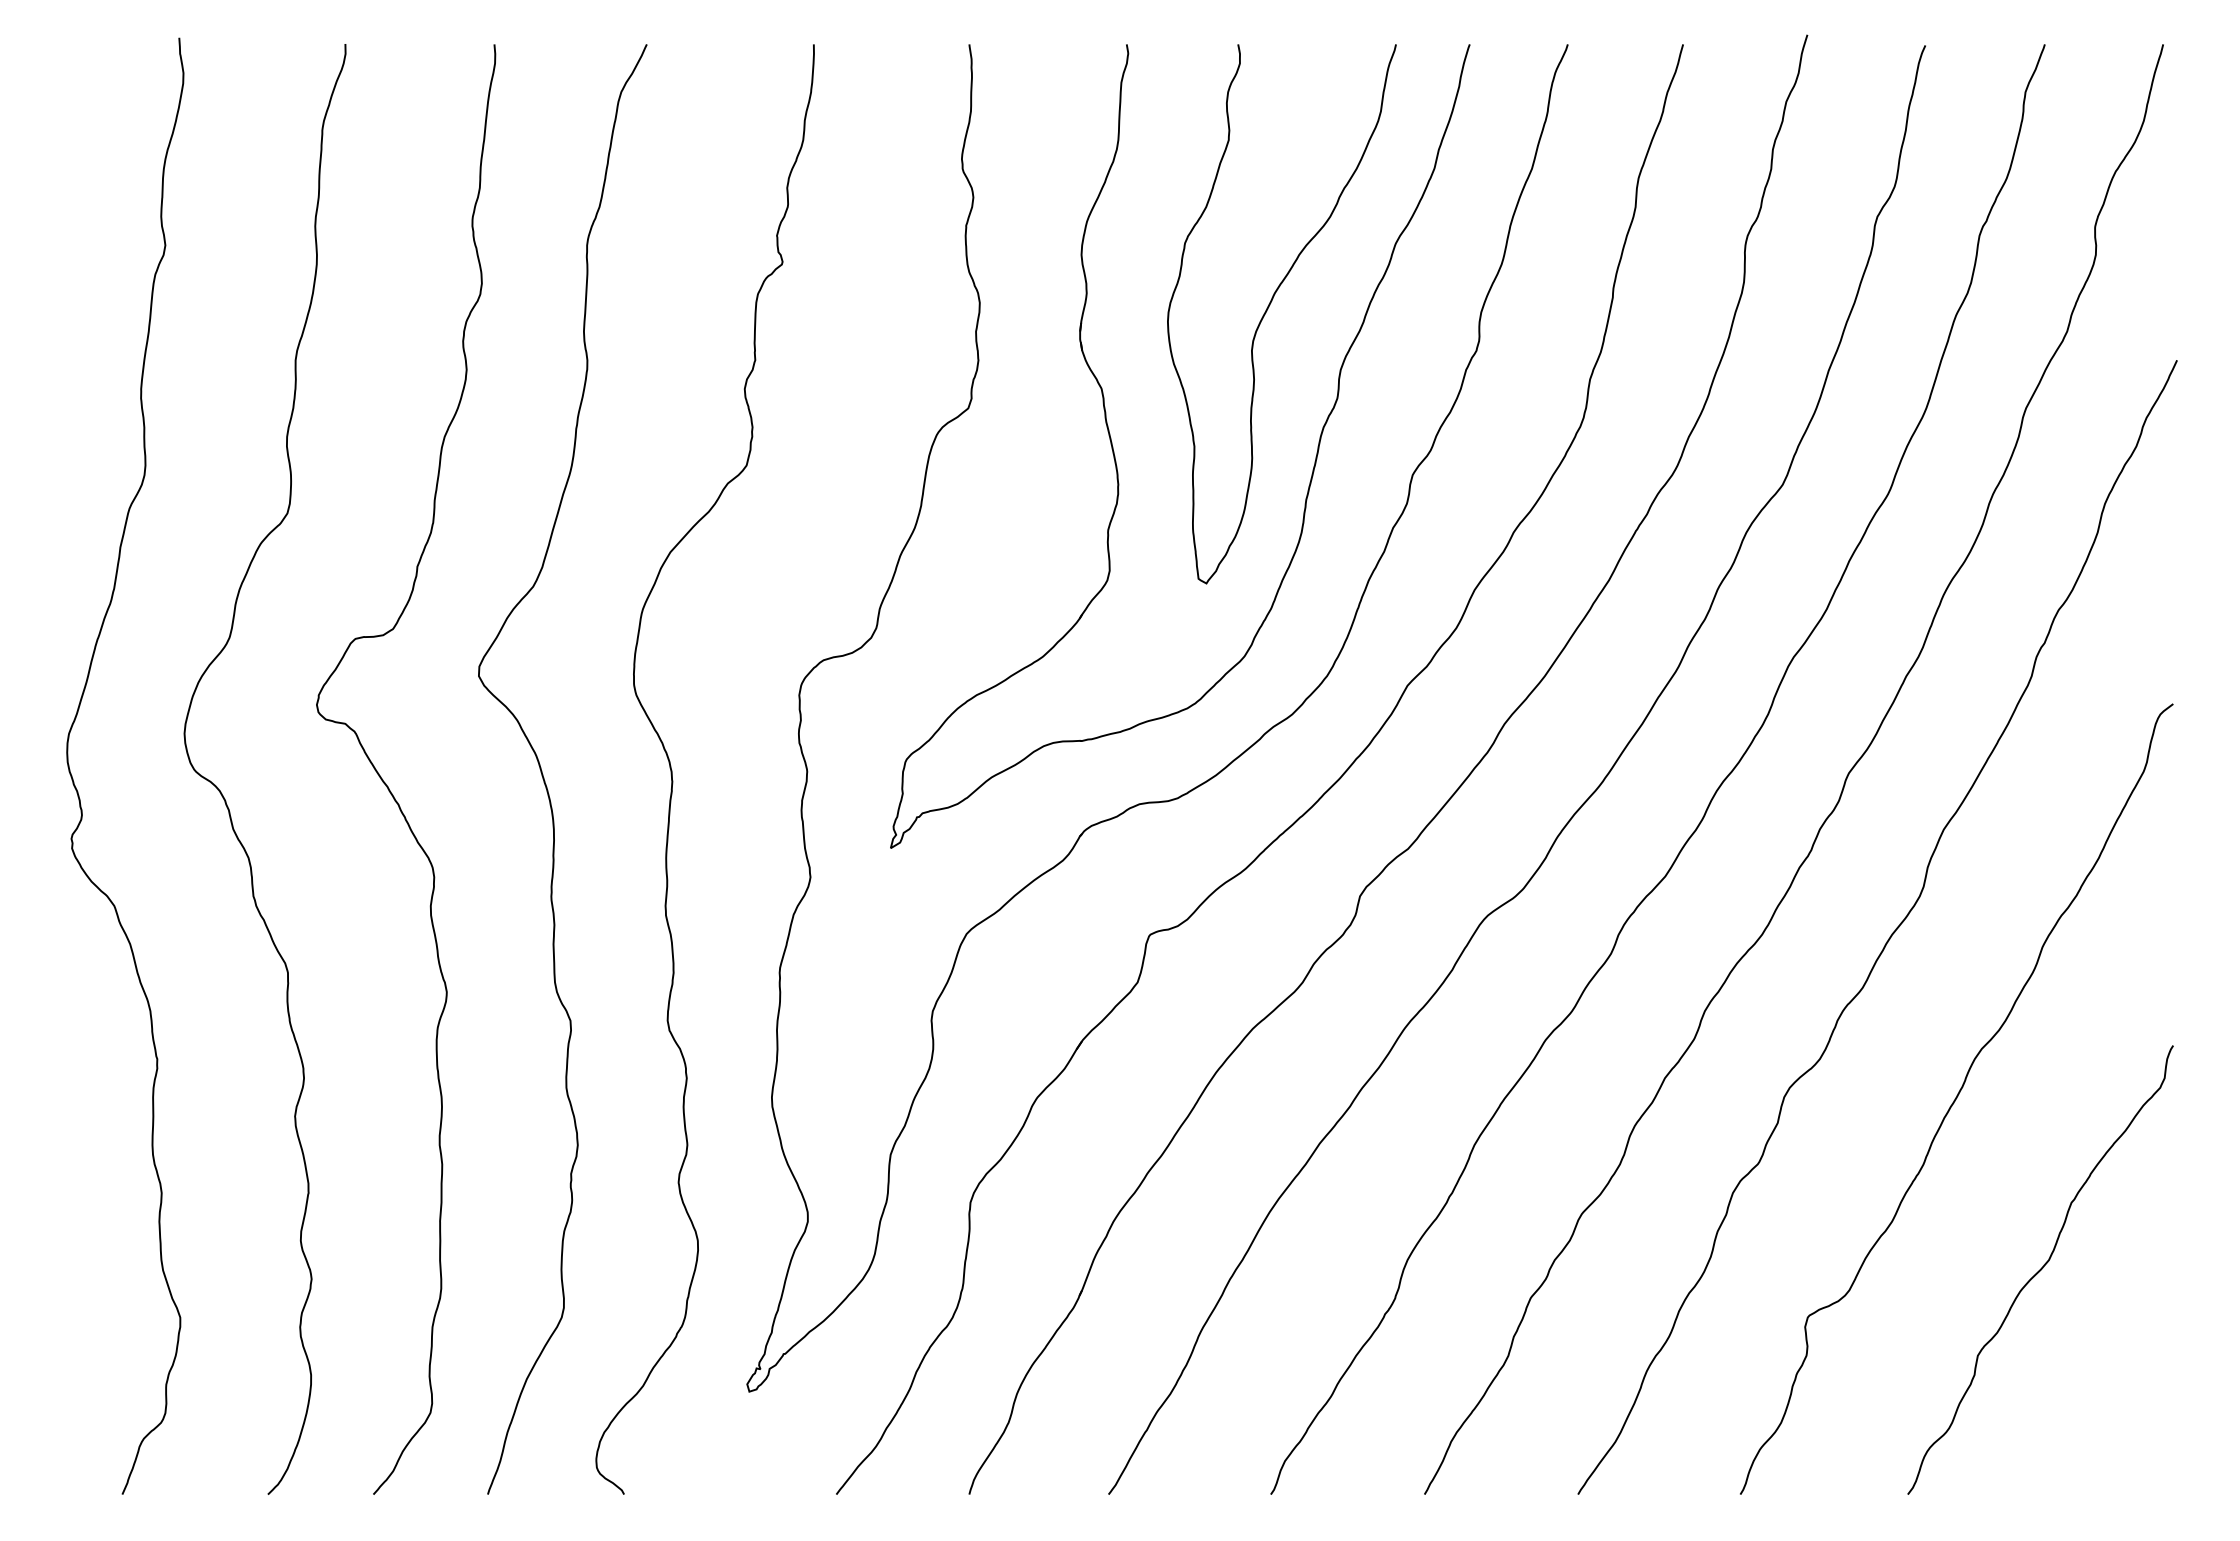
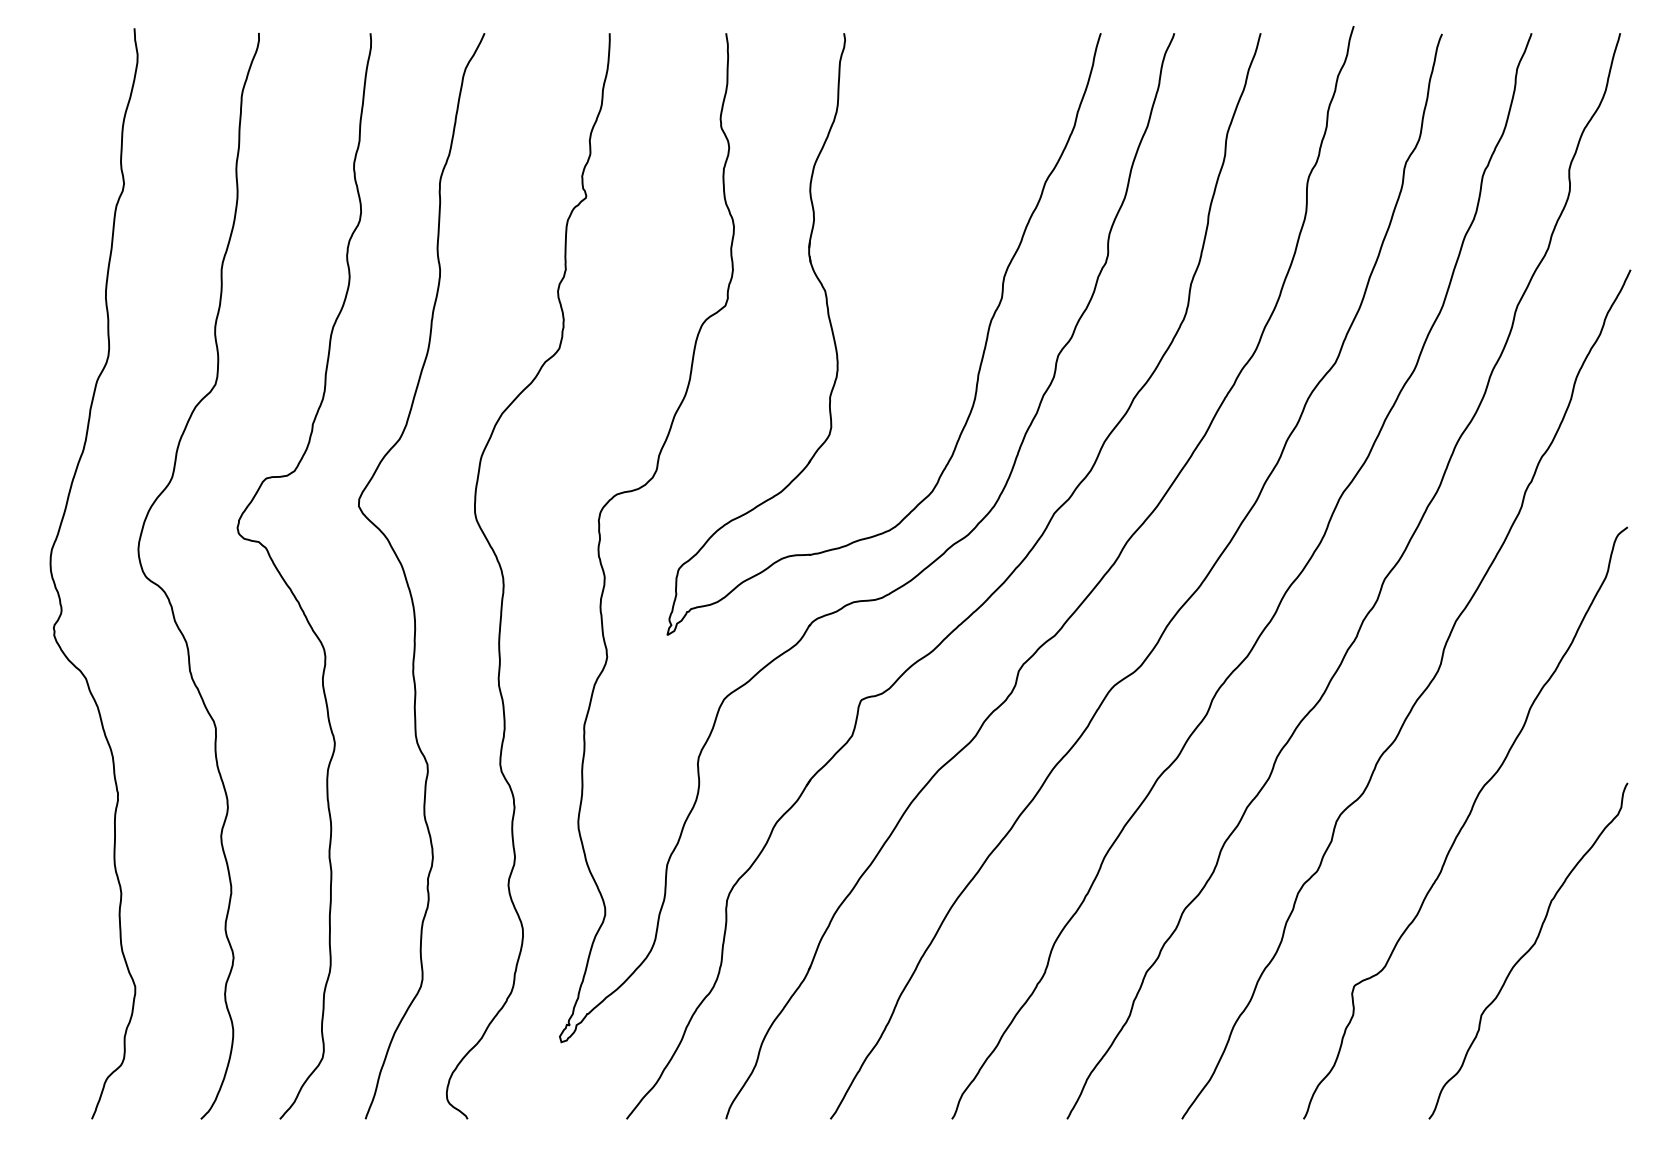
curve: (1269, 307) -> (950, 230), removed

